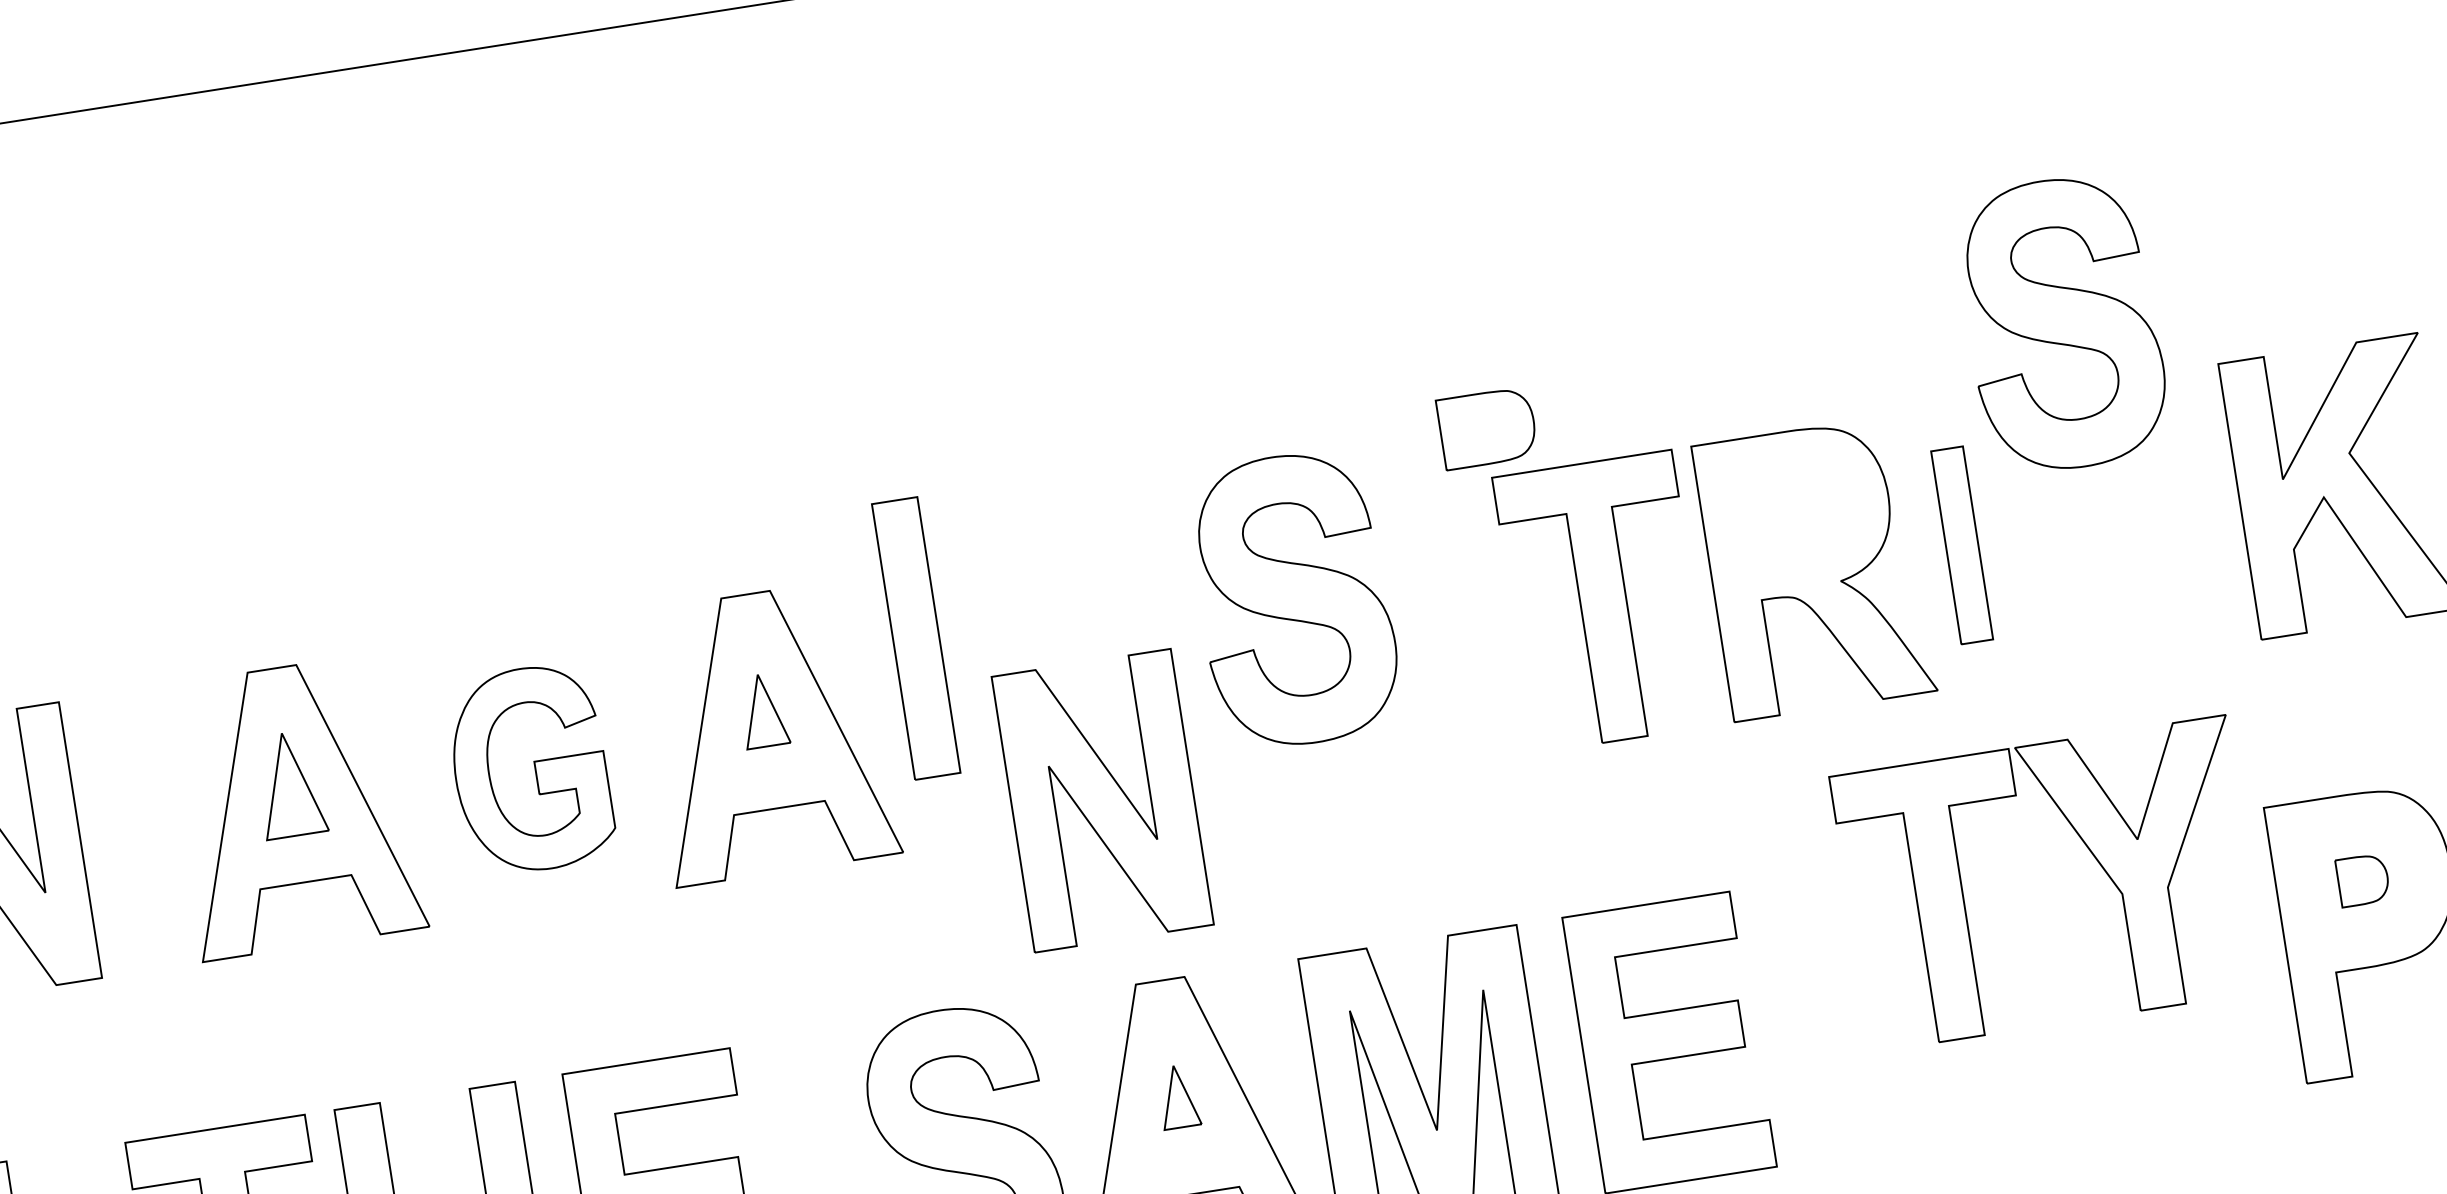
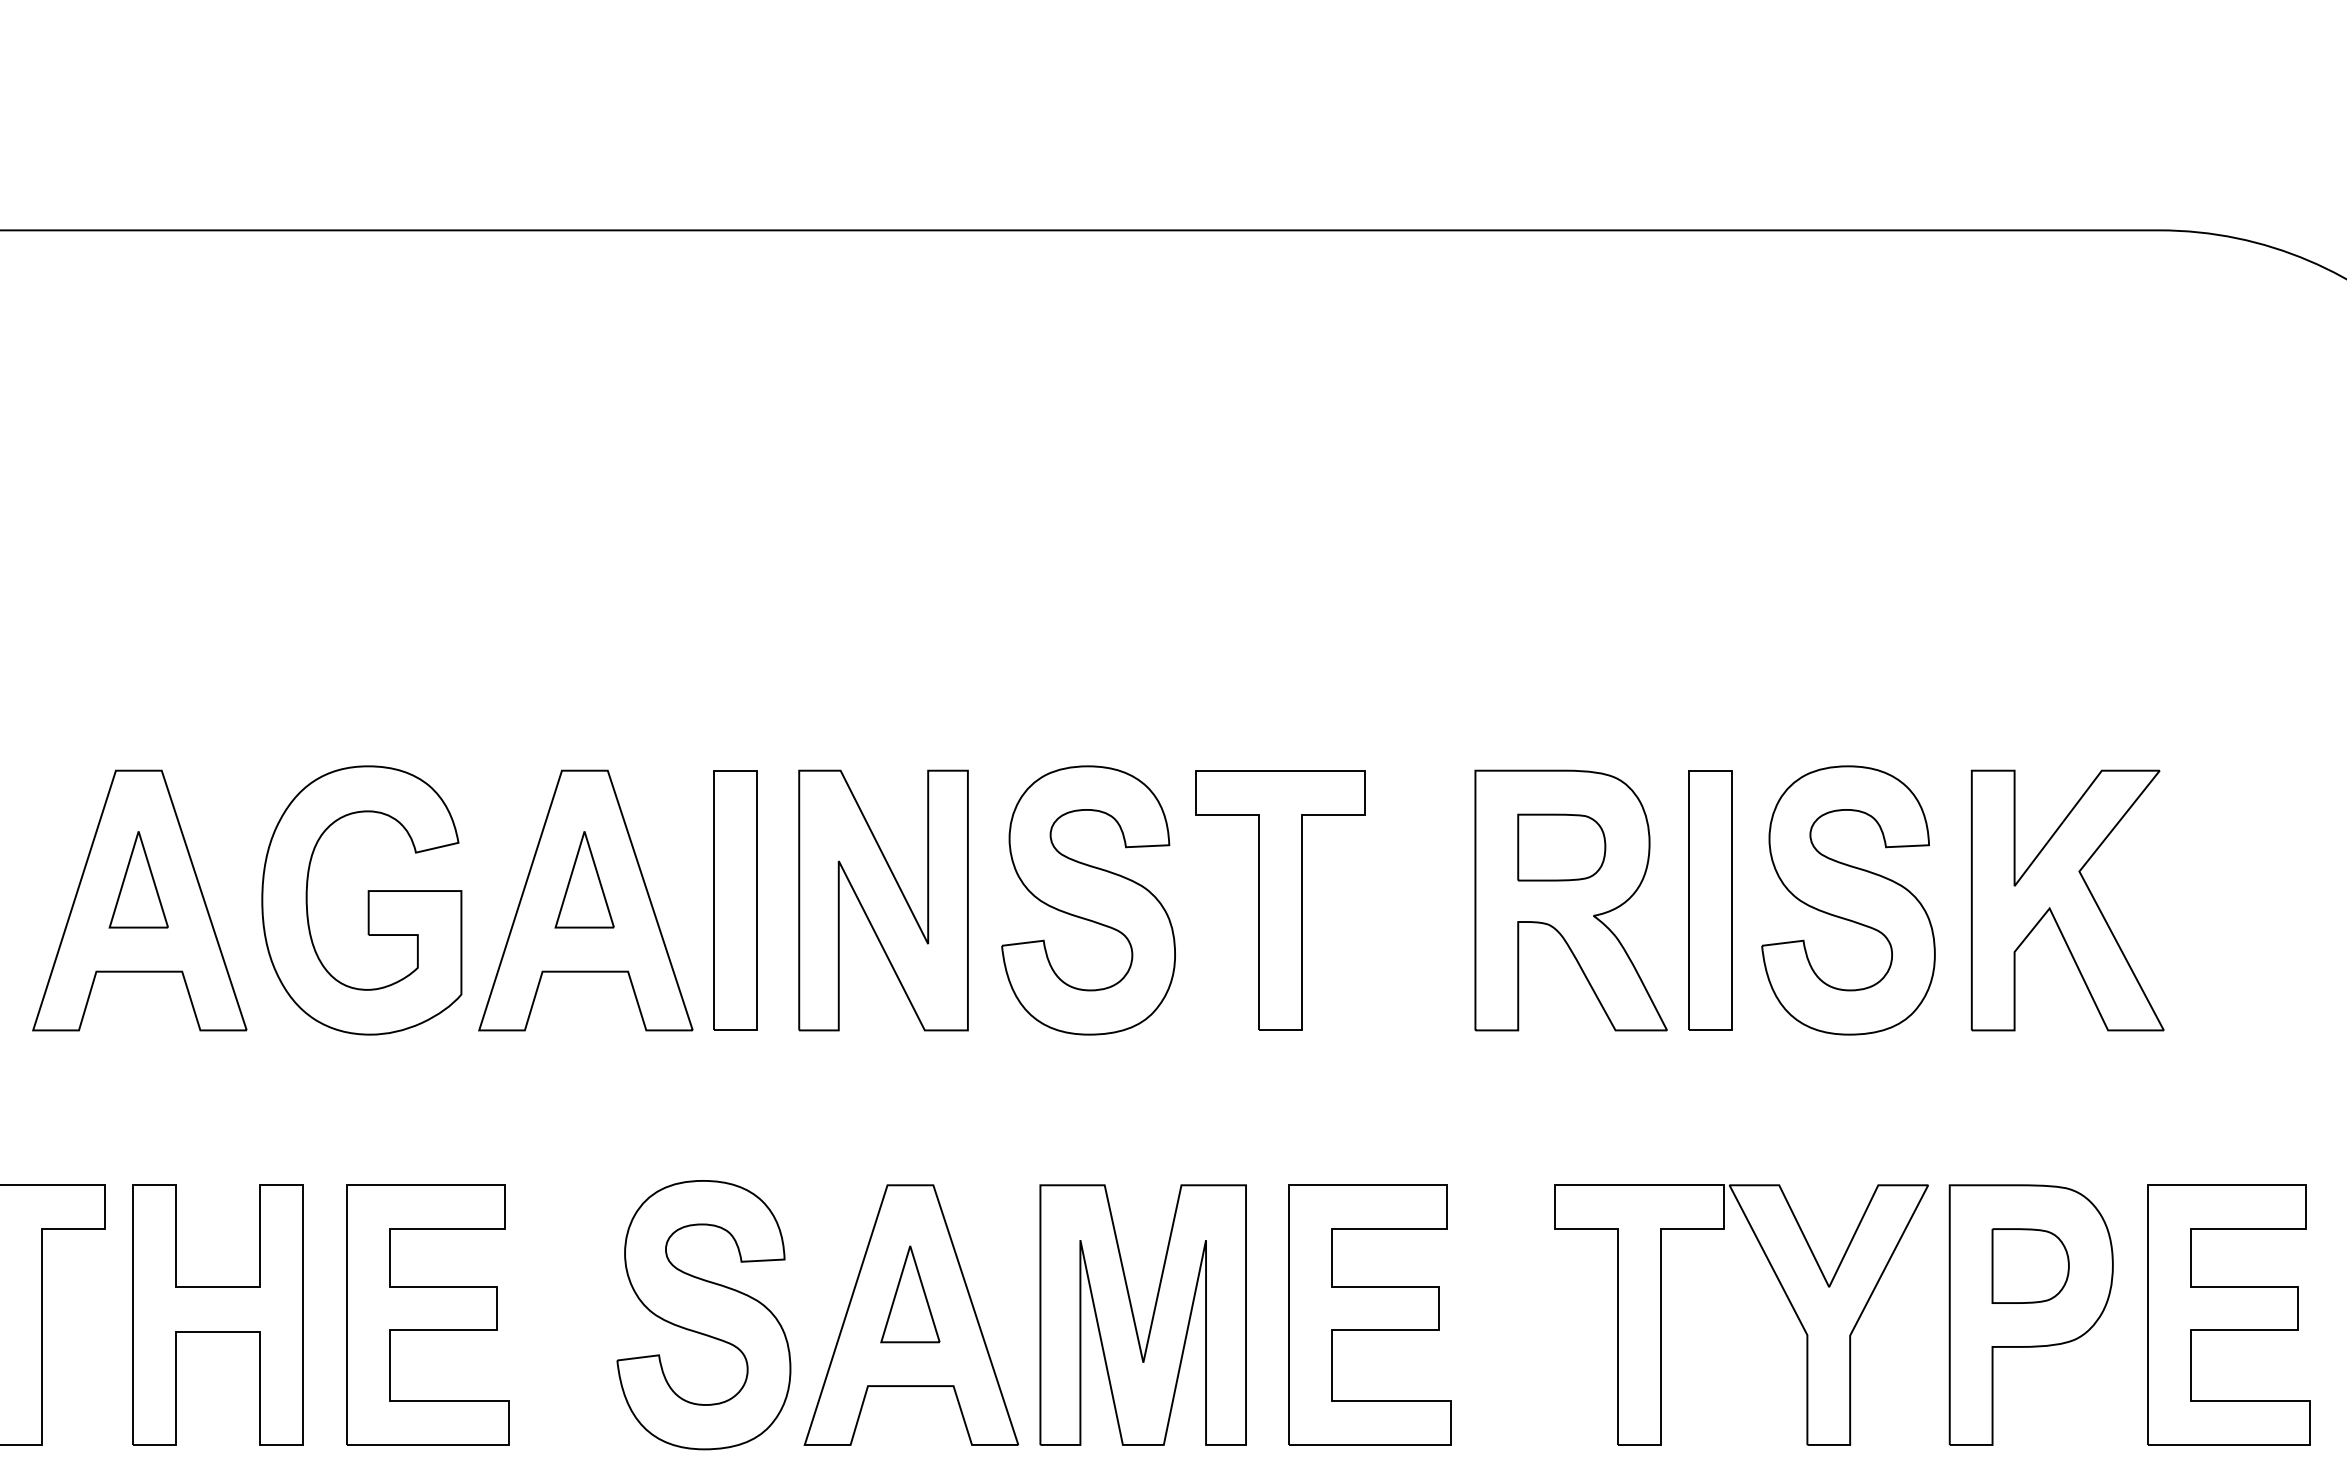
part: (2062, 324) -> (1848, 900), moved
part: (1487, 428) -> (1561, 847), moved
part: (1962, 545) -> (1710, 900), size x1.43
part: (1294, 599) -> (1088, 900), moved
part: (1603, 601) -> (1280, 900), moved
part: (916, 638) -> (735, 900), moved
part: (763, 710) -> (584, 879), size x1.43
part: (529, 769) -> (361, 900), size x1.43
part: (1102, 800) -> (883, 900), moved
part: (2091, 853) -> (1784, 1293), moved
part: (2362, 879) -> (2030, 1265), size x1.67
part: (1178, 1096) -> (910, 1294), size x1.67

